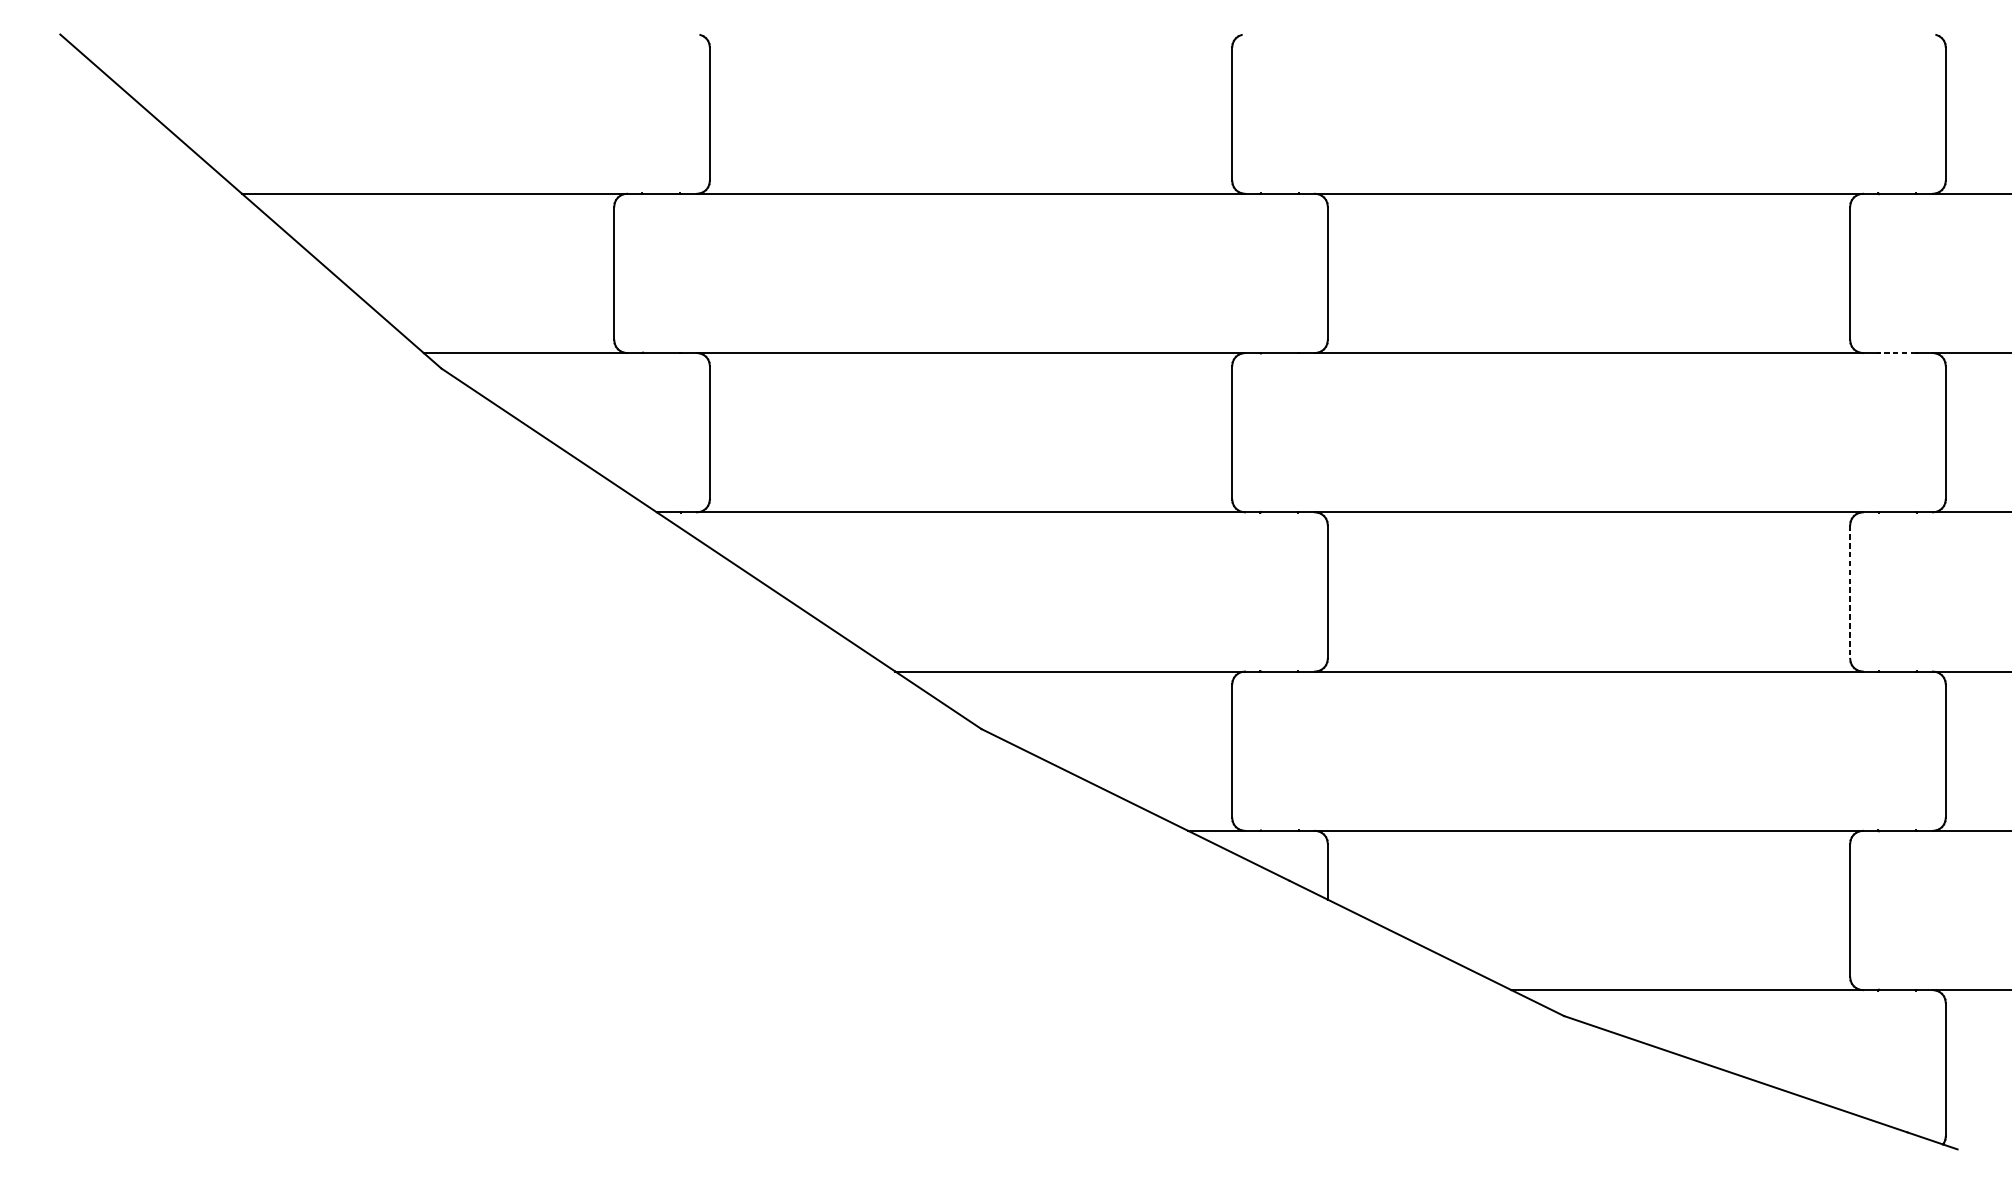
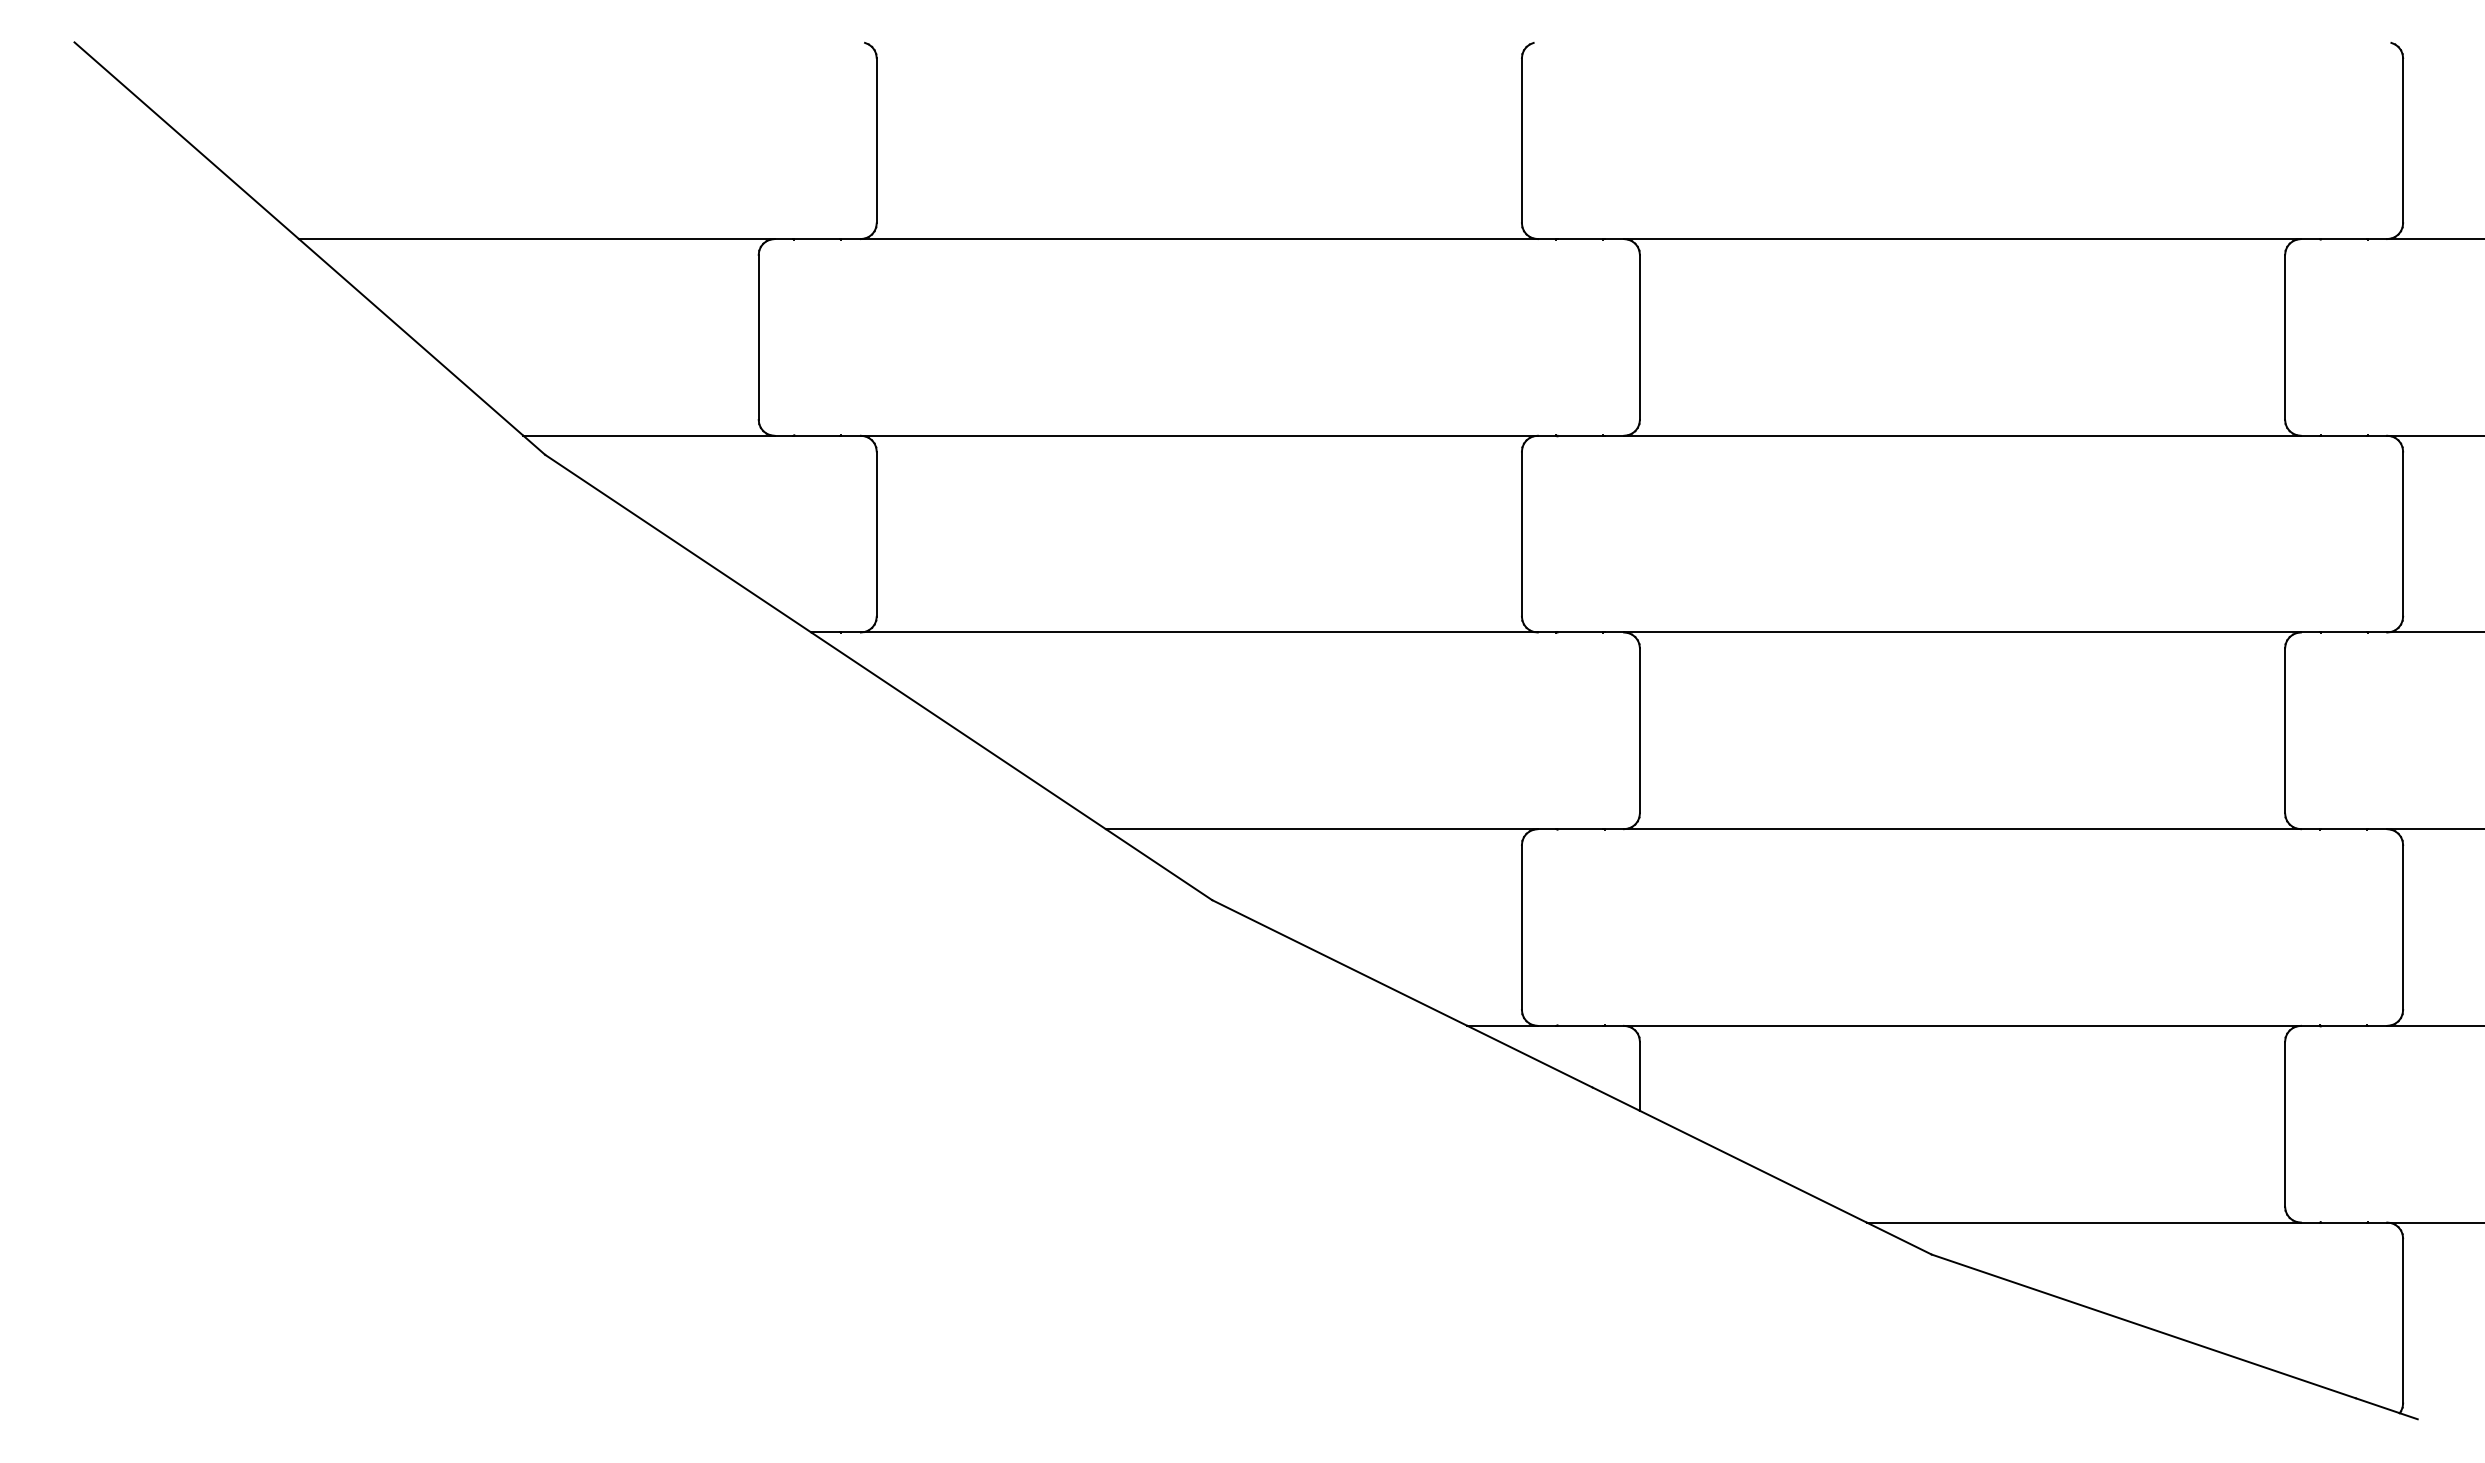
line: (1897, 352) -> (2343, 435), dashed -> solid
line: (1850, 591) -> (2285, 730), dashed -> solid

